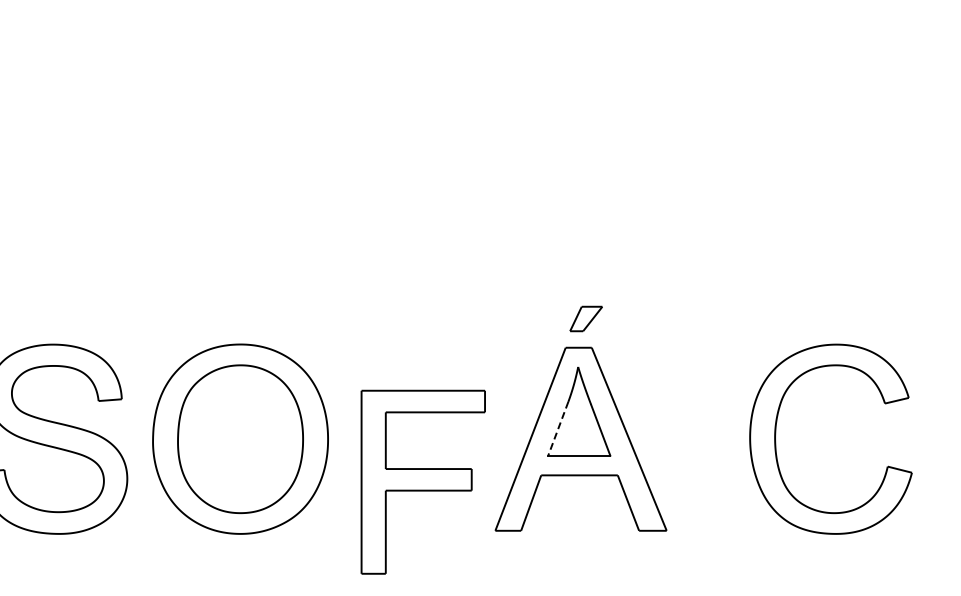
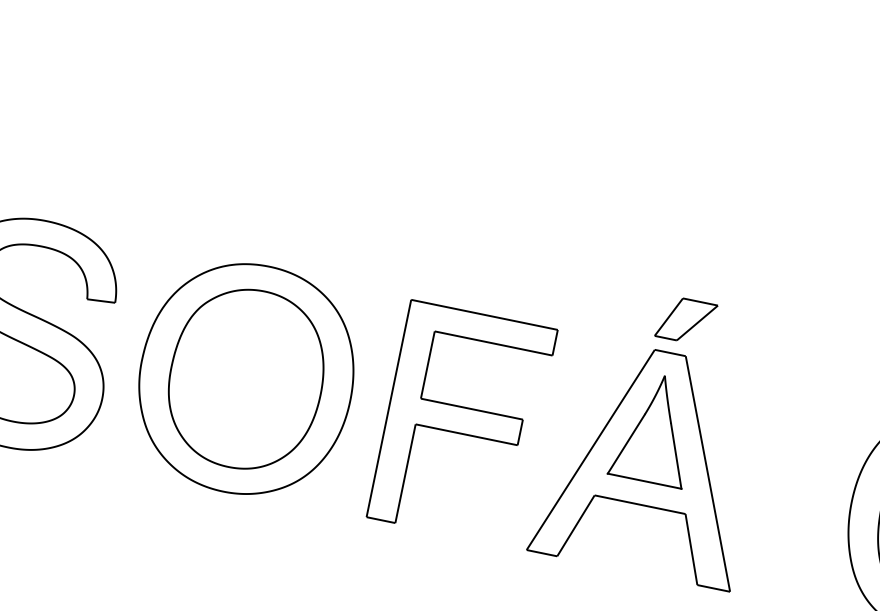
part: (585, 318) -> (685, 319), size x1.43
line: (558, 428) -> (626, 443), dashed -> solid
part: (422, 481) -> (461, 422), moved

